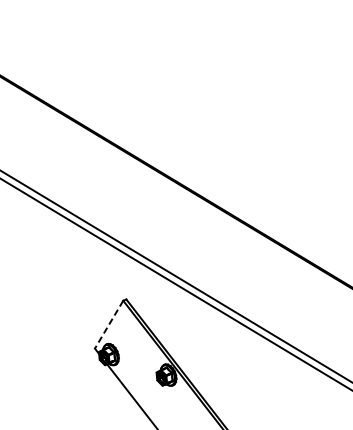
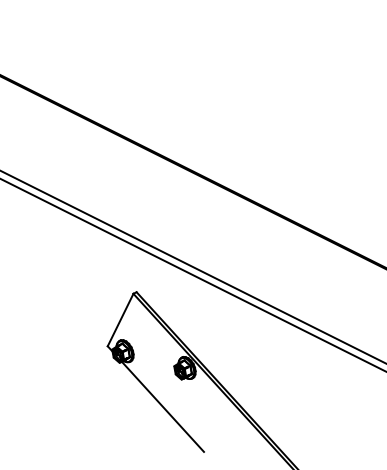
line: (108, 325) -> (120, 320), dashed -> solid

